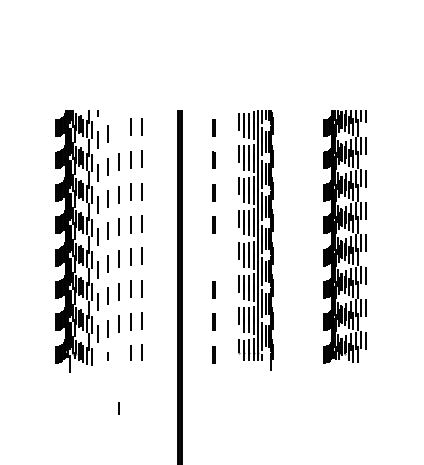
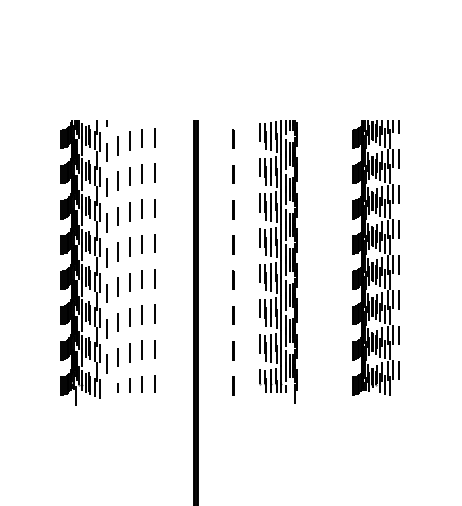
line: (118, 129) -> (129, 140), added
line: (213, 257) -> (232, 280), added
line: (118, 408) -> (129, 385), moved

